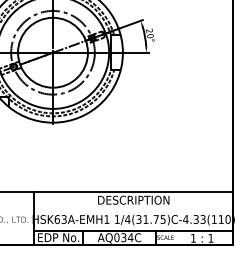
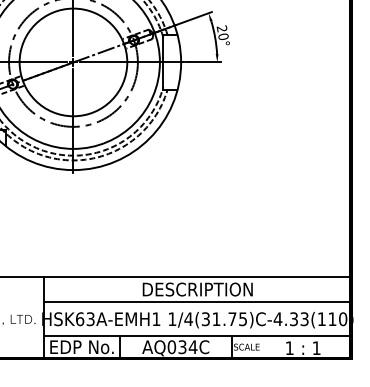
line: (133, 208) -> (197, 302), added

